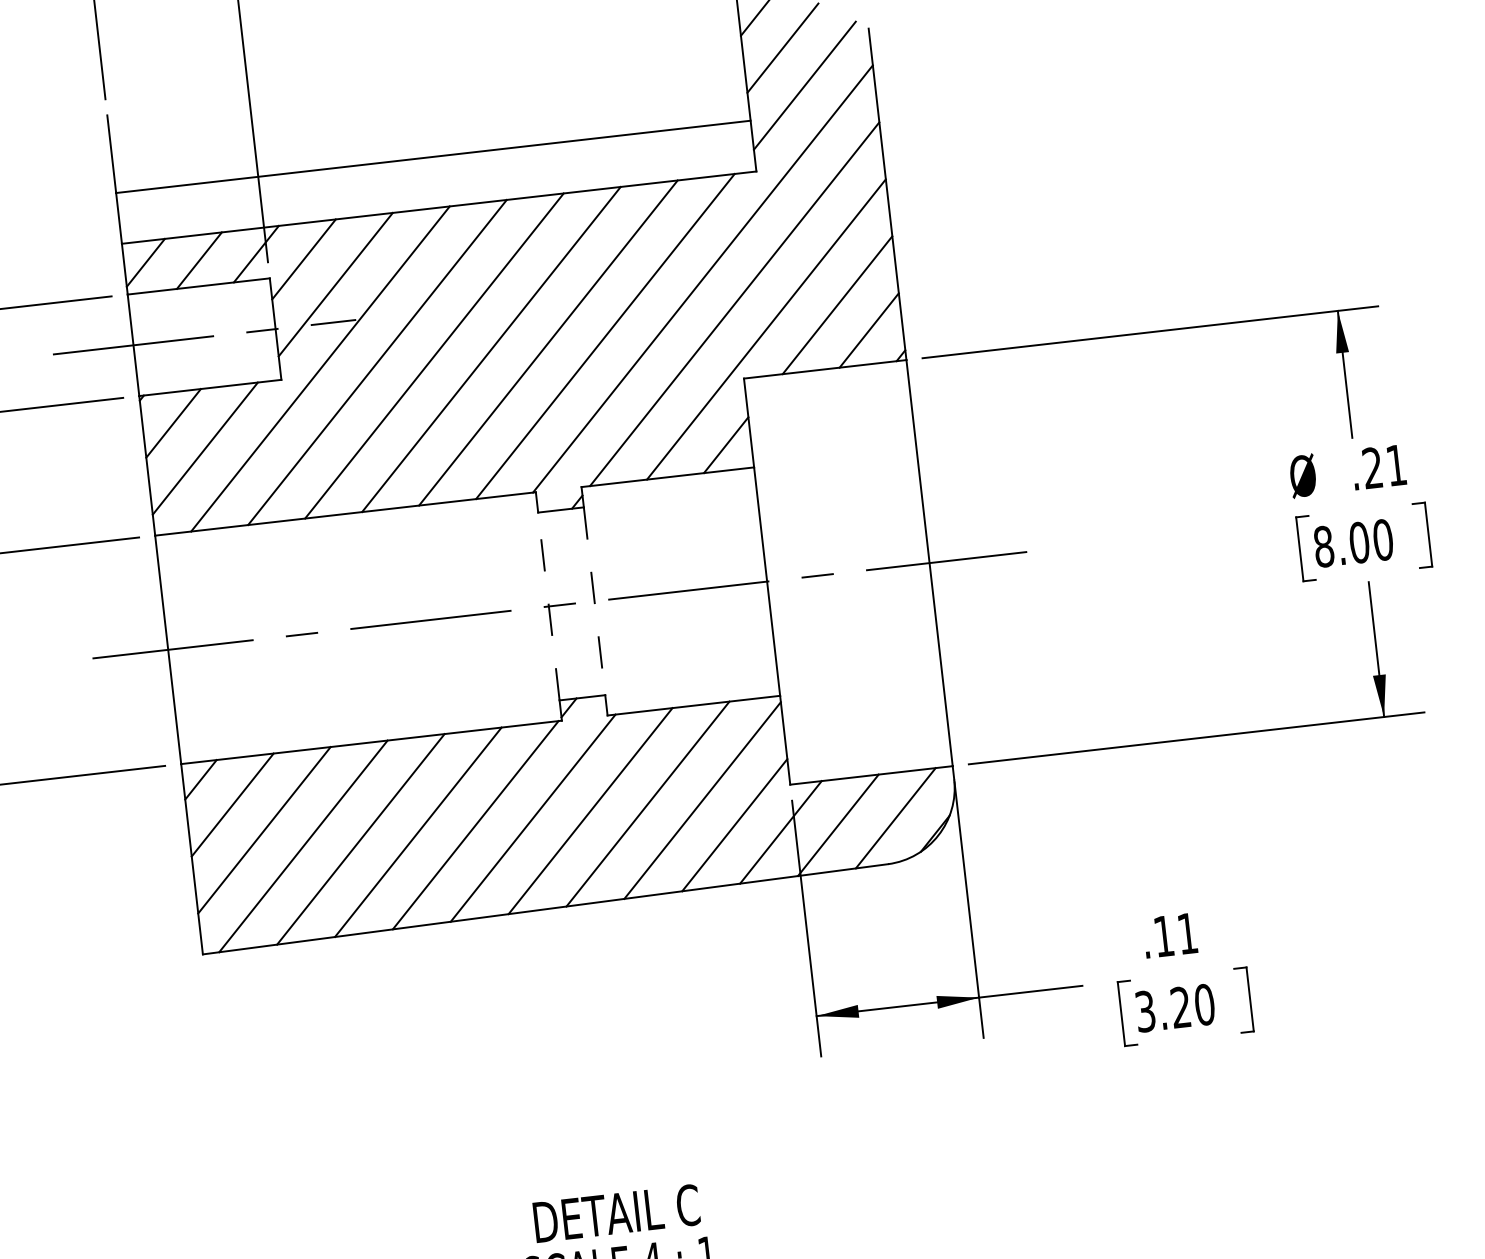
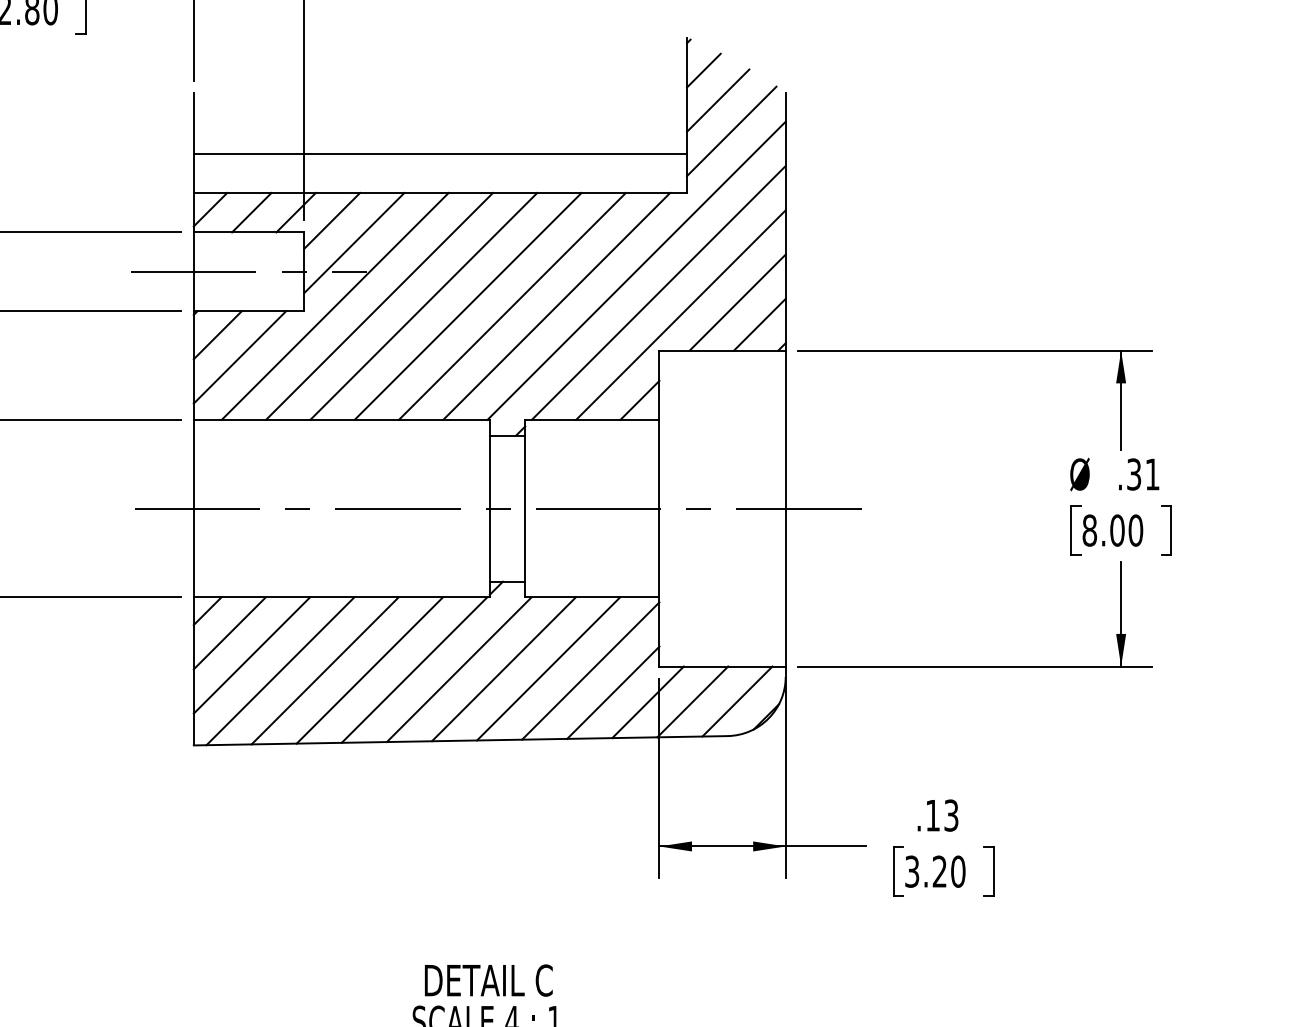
text: (1373, 468) -> (1134, 474), .21 -> .31
line: (594, 602) -> (525, 509), dashed -> solid
line: (548, 606) -> (489, 508), dashed -> solid
text: (1187, 933) -> (951, 815), .11 -> .13

